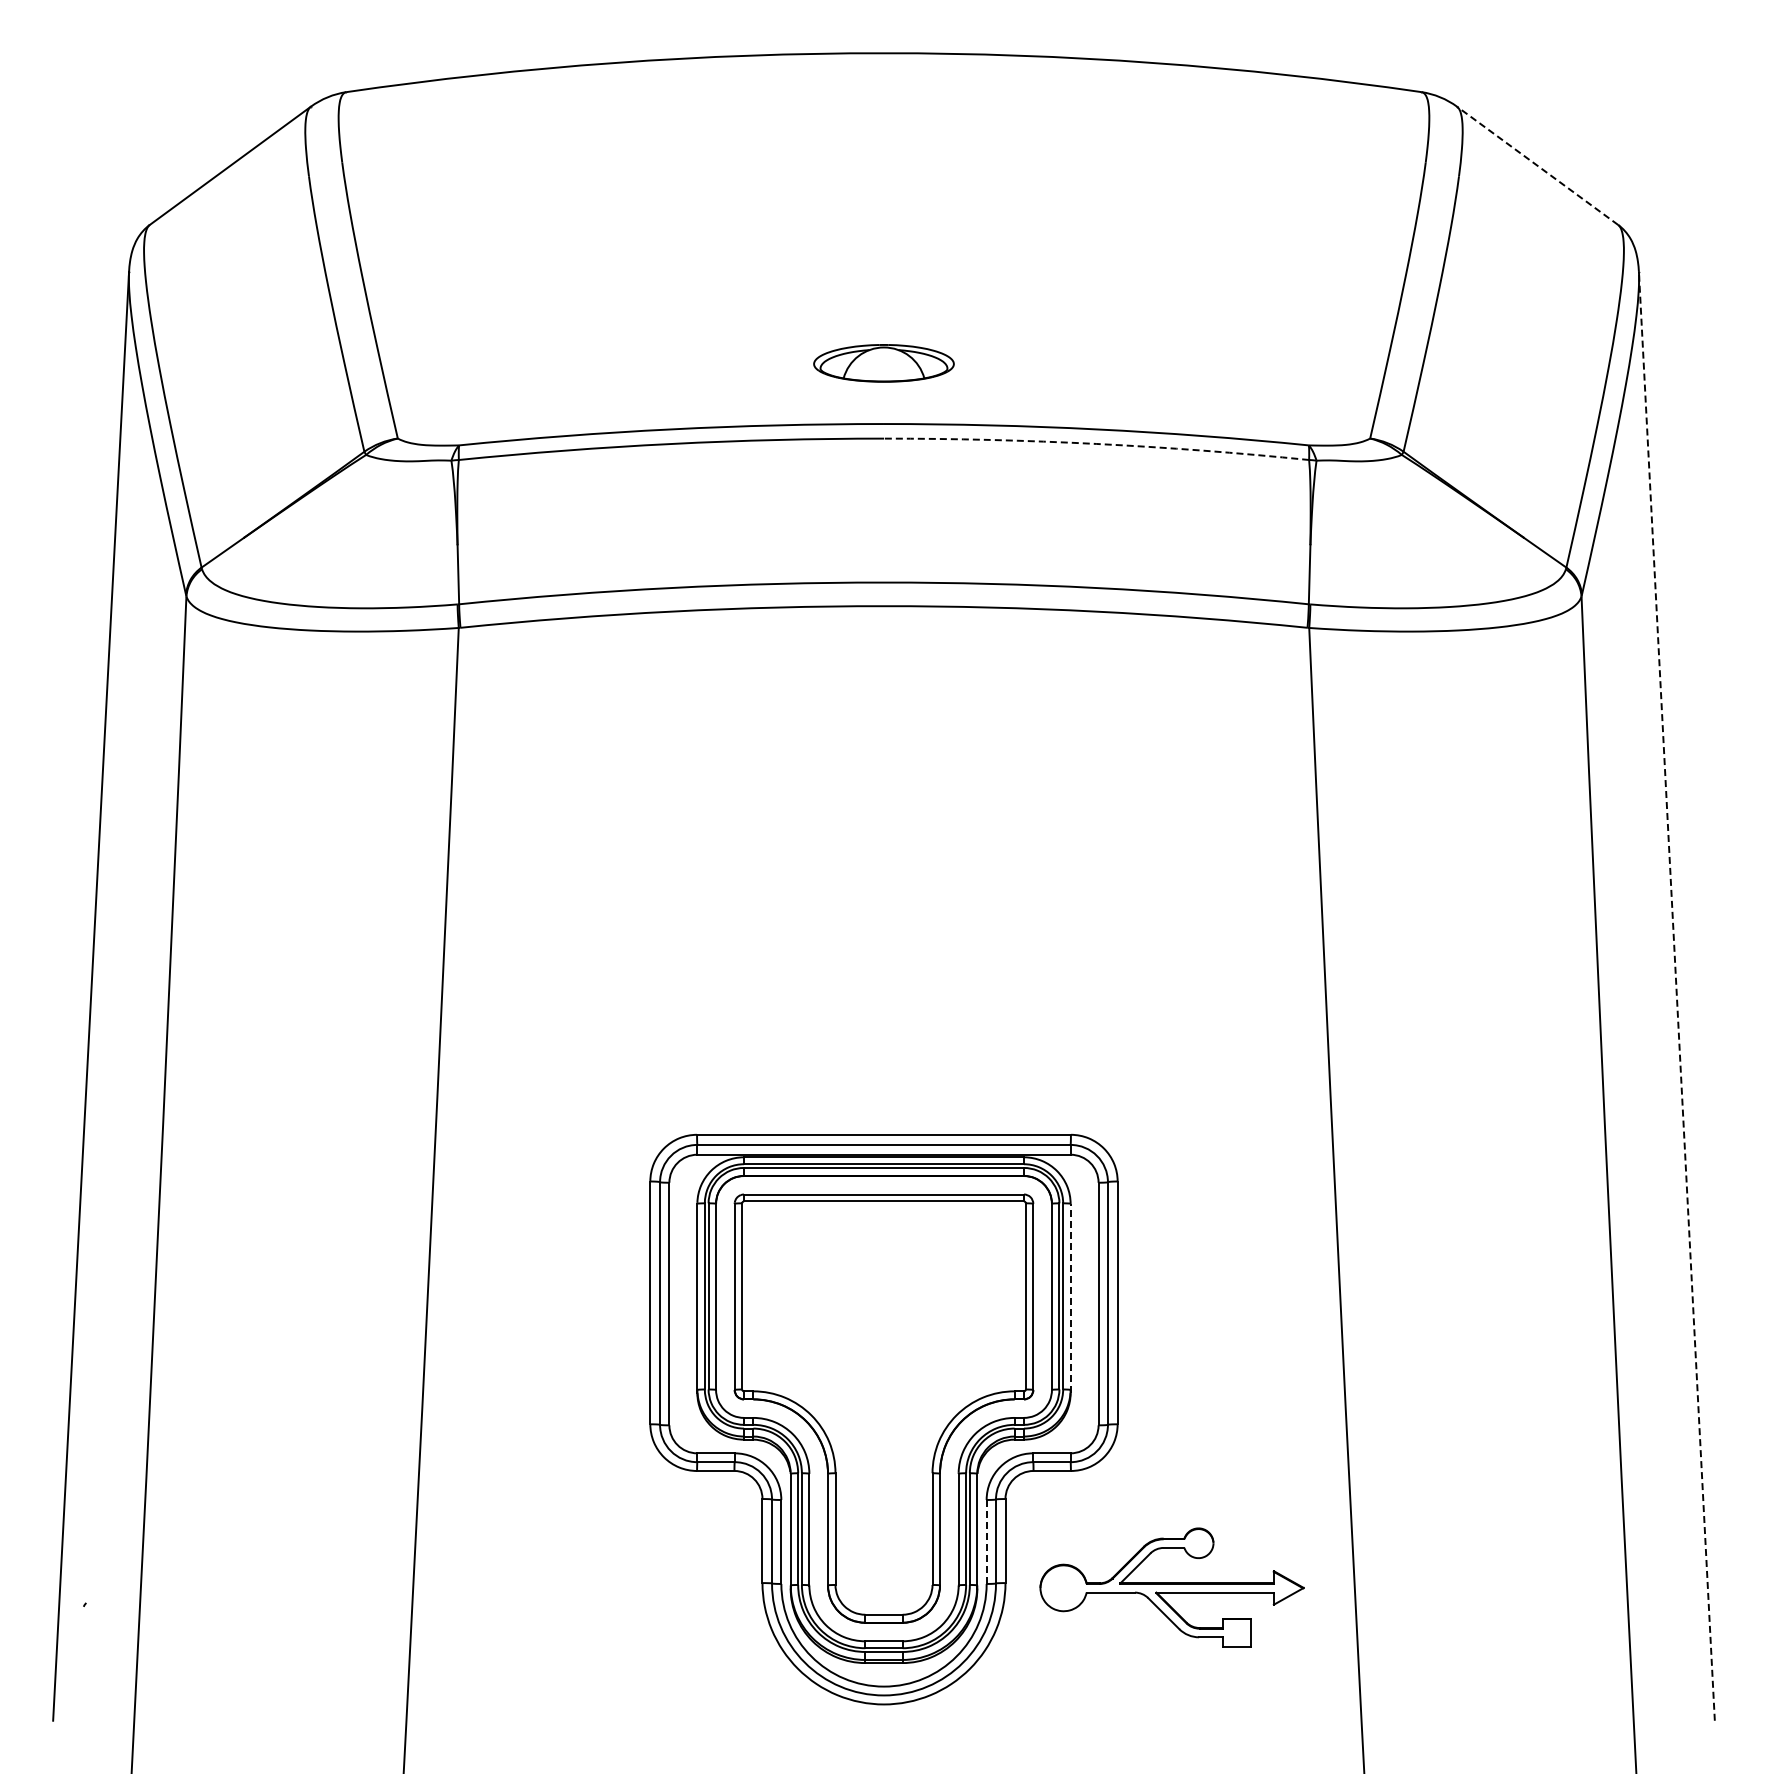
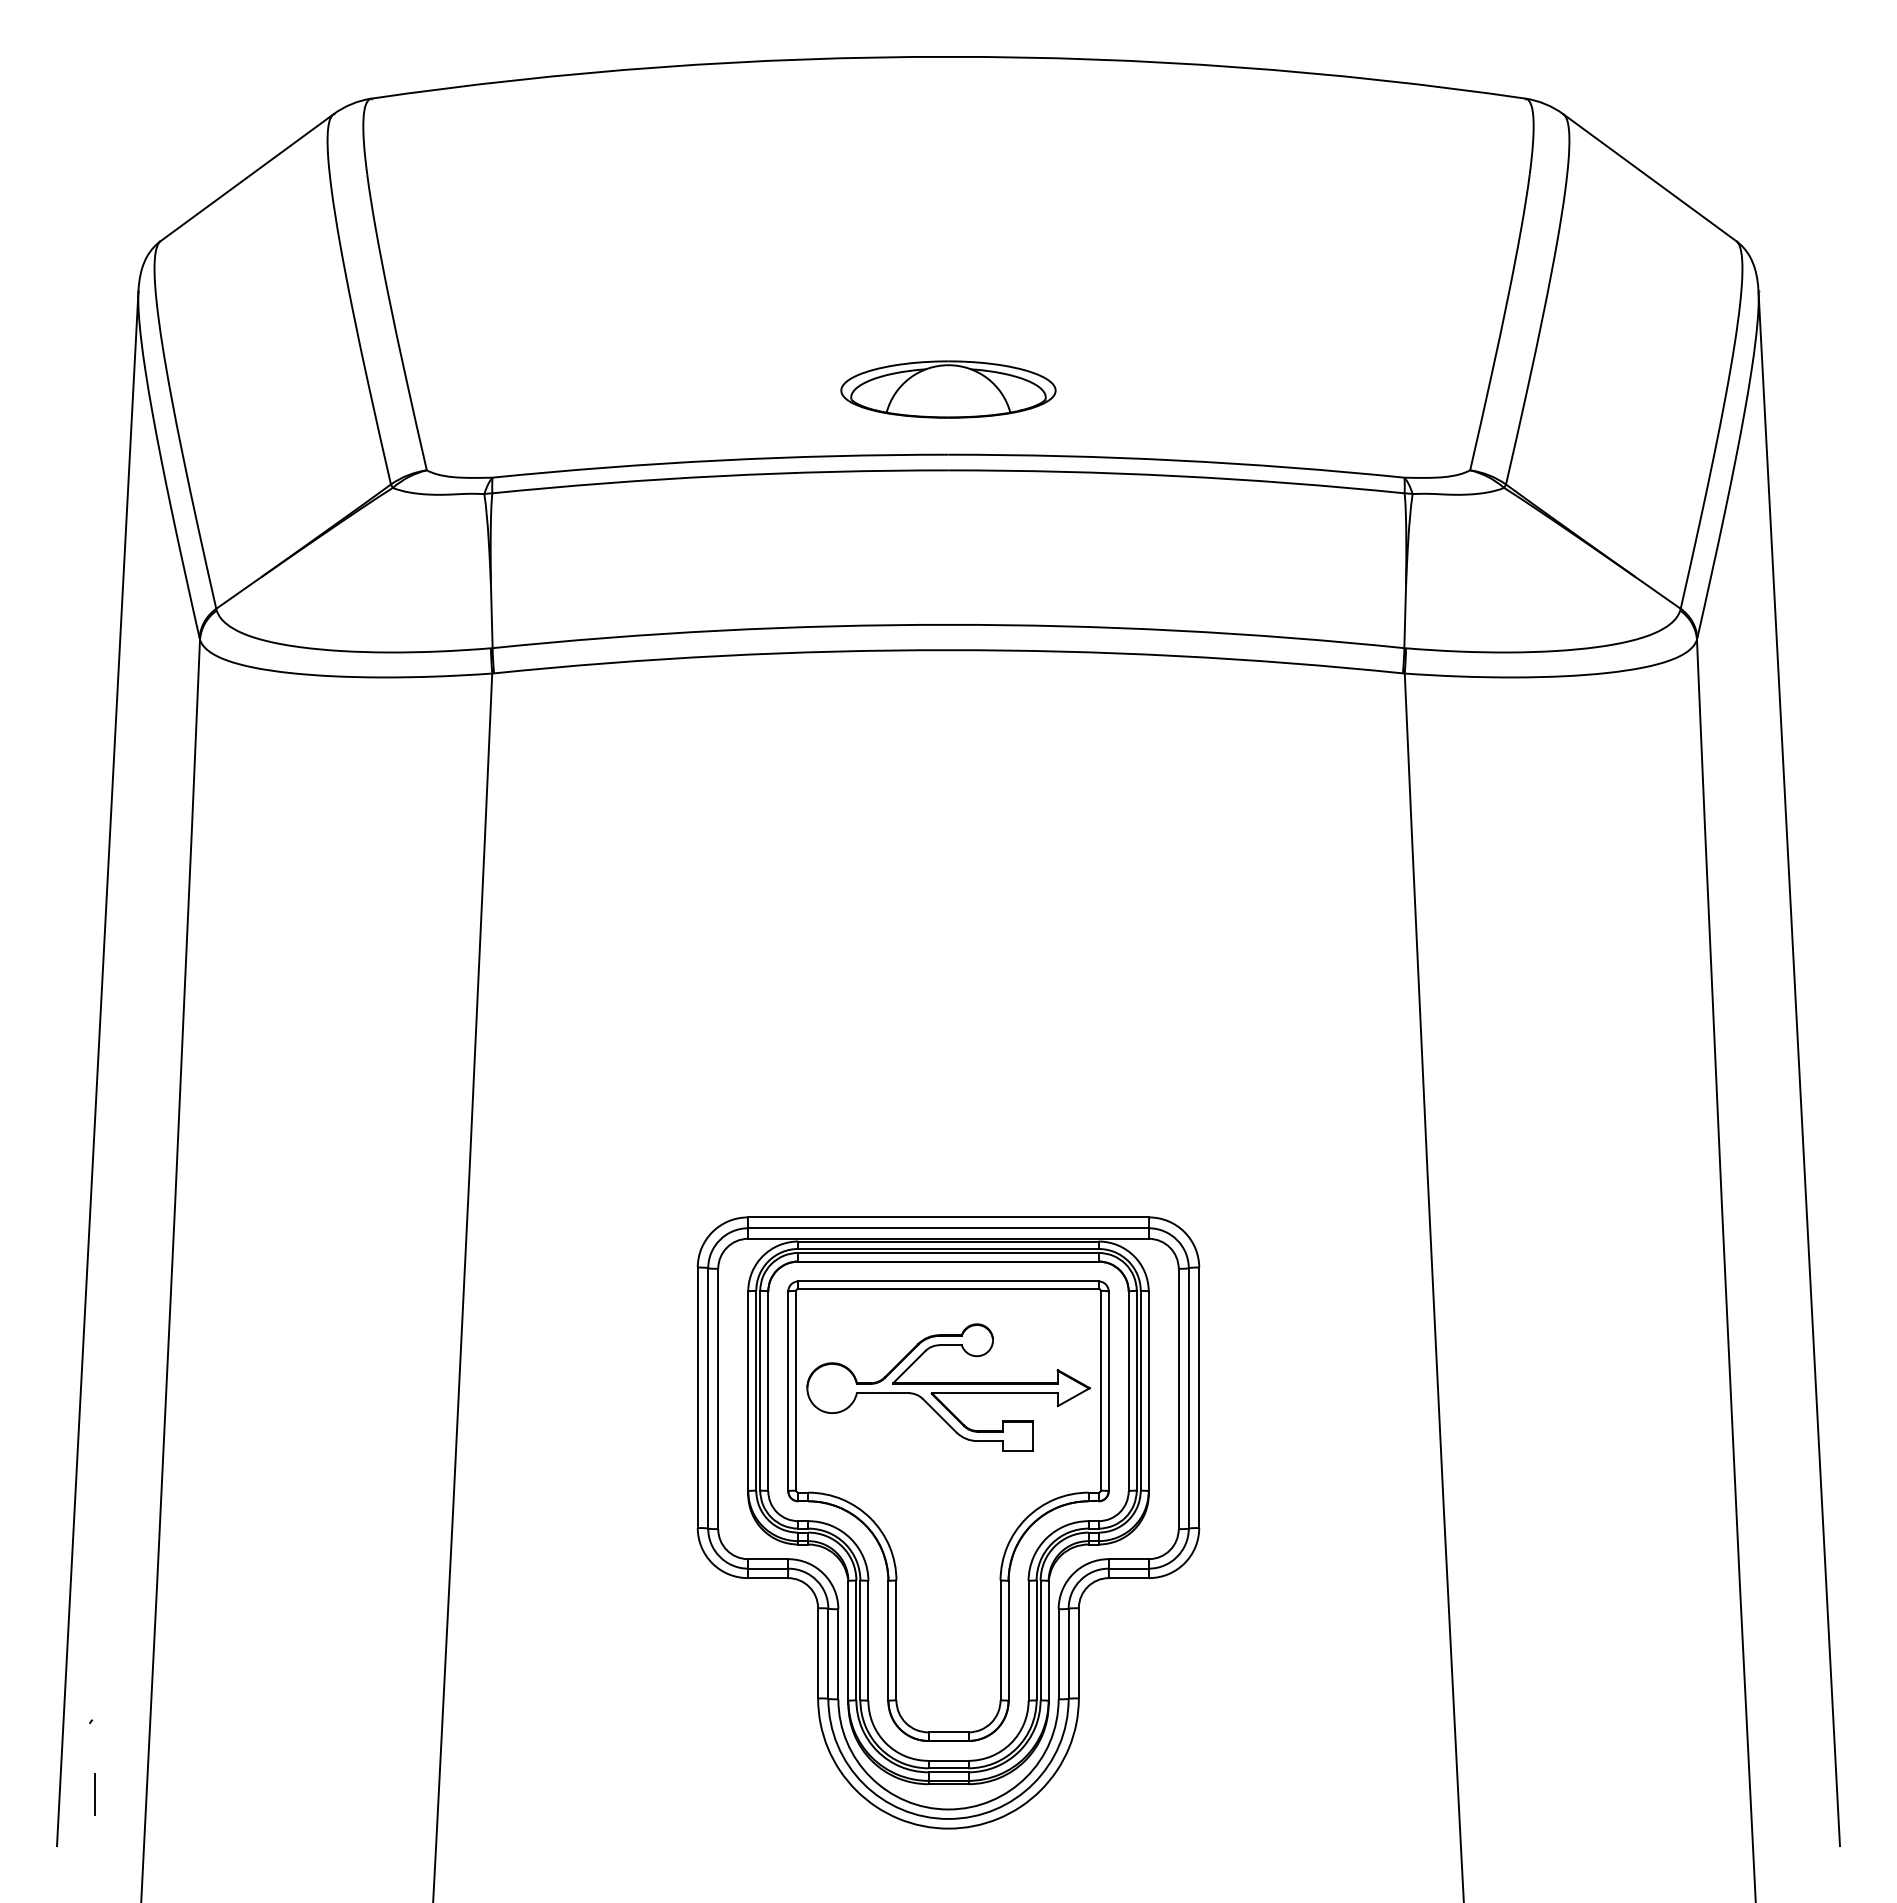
line: (1537, 165) -> (1649, 177), dashed -> solid
part: (883, 363) -> (947, 389), size x1.43
arc: (1096, 443) -> (1176, 475), dashed -> solid
line: (1676, 995) -> (1798, 1067), dashed -> solid
line: (1070, 1298) -> (1148, 1393), dashed -> solid
line: (986, 1541) -> (1058, 1653), dashed -> solid
part: (1171, 1587) -> (947, 1387), moved
line: (88, 1672) -> (94, 1794), added

